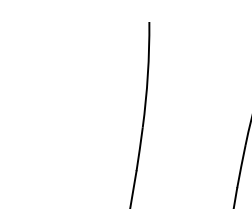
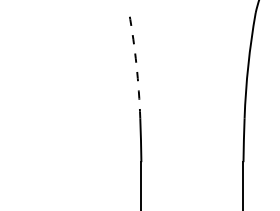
arc: (147, 75) -> (136, 65), solid -> dashed

